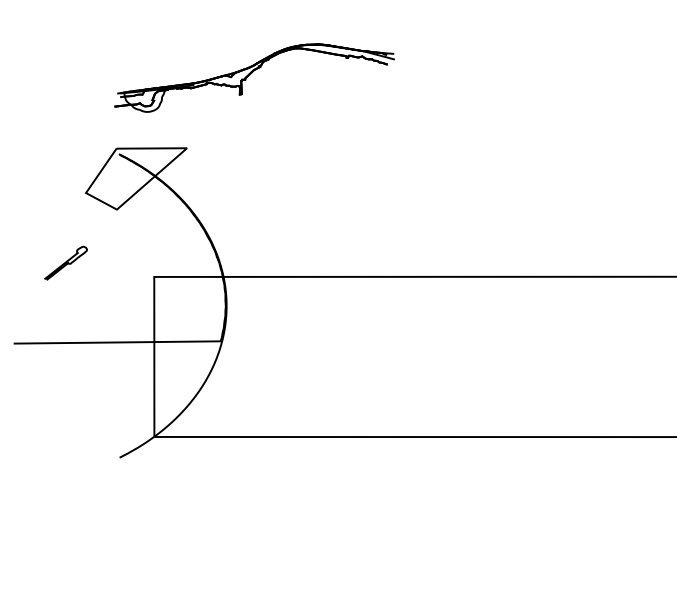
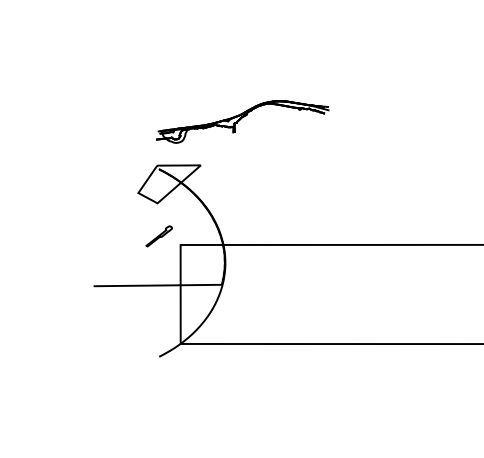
curve: (65, 263) -> (158, 236), moved

